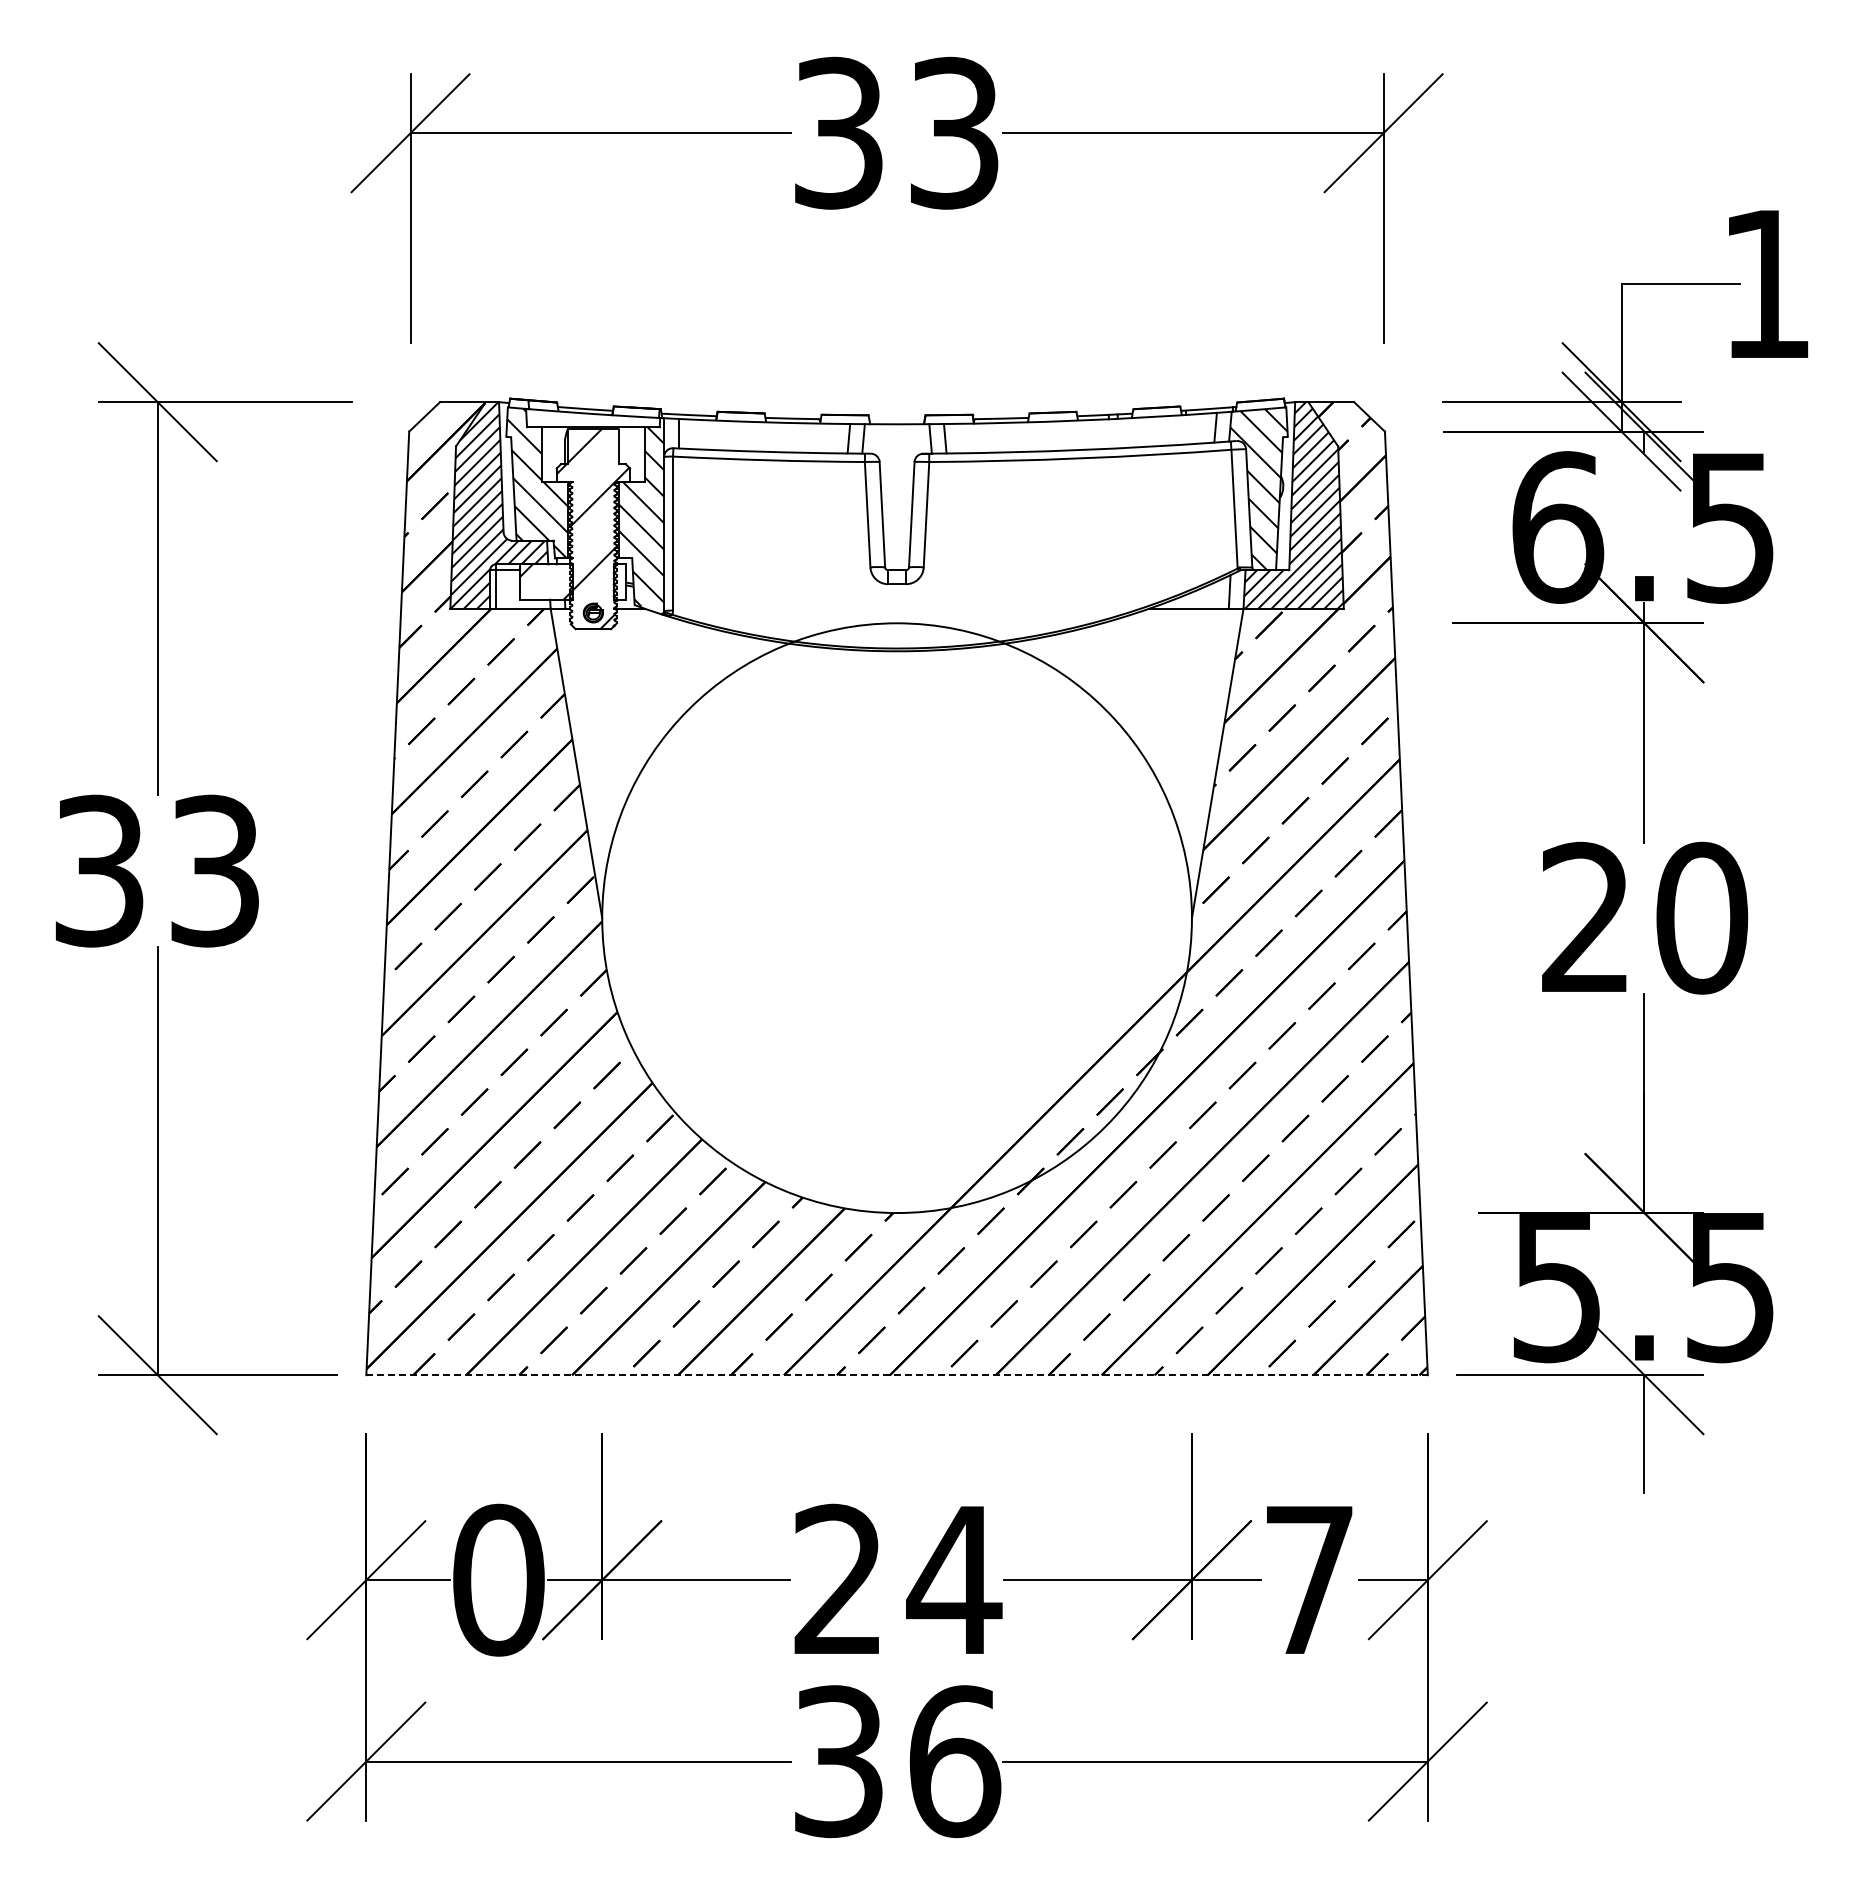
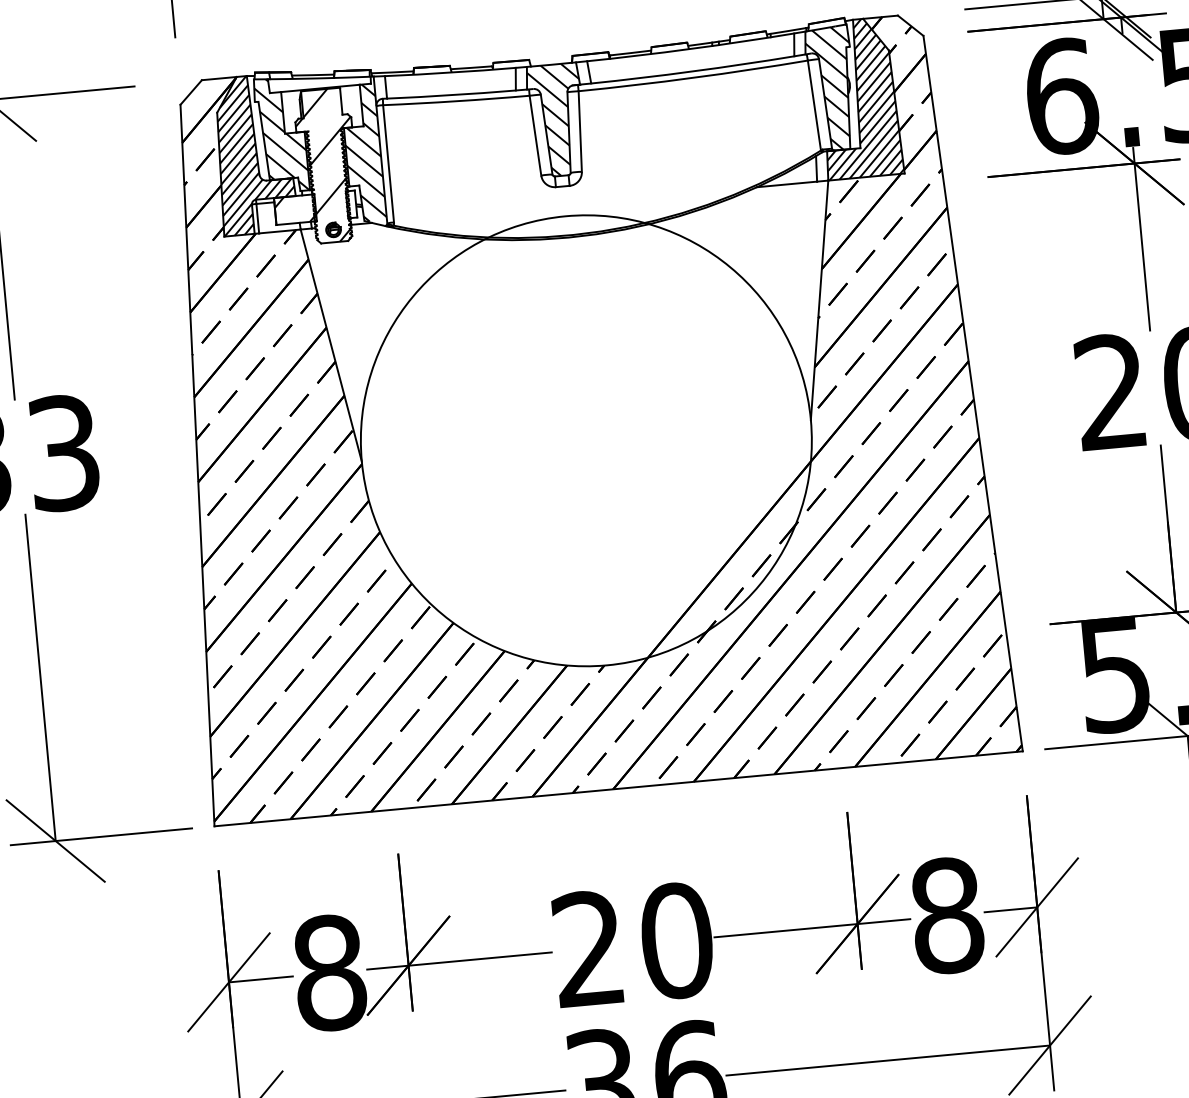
hatch: (897, 497) -> (556, 120), added
line: (897, 1375) -> (618, 789), dashed -> solid
text: (954, 1579) -> (676, 940), 24 -> 20
text: (1309, 1579) -> (947, 915), 7 -> 8
text: (498, 1580) -> (329, 973), 0 -> 8

